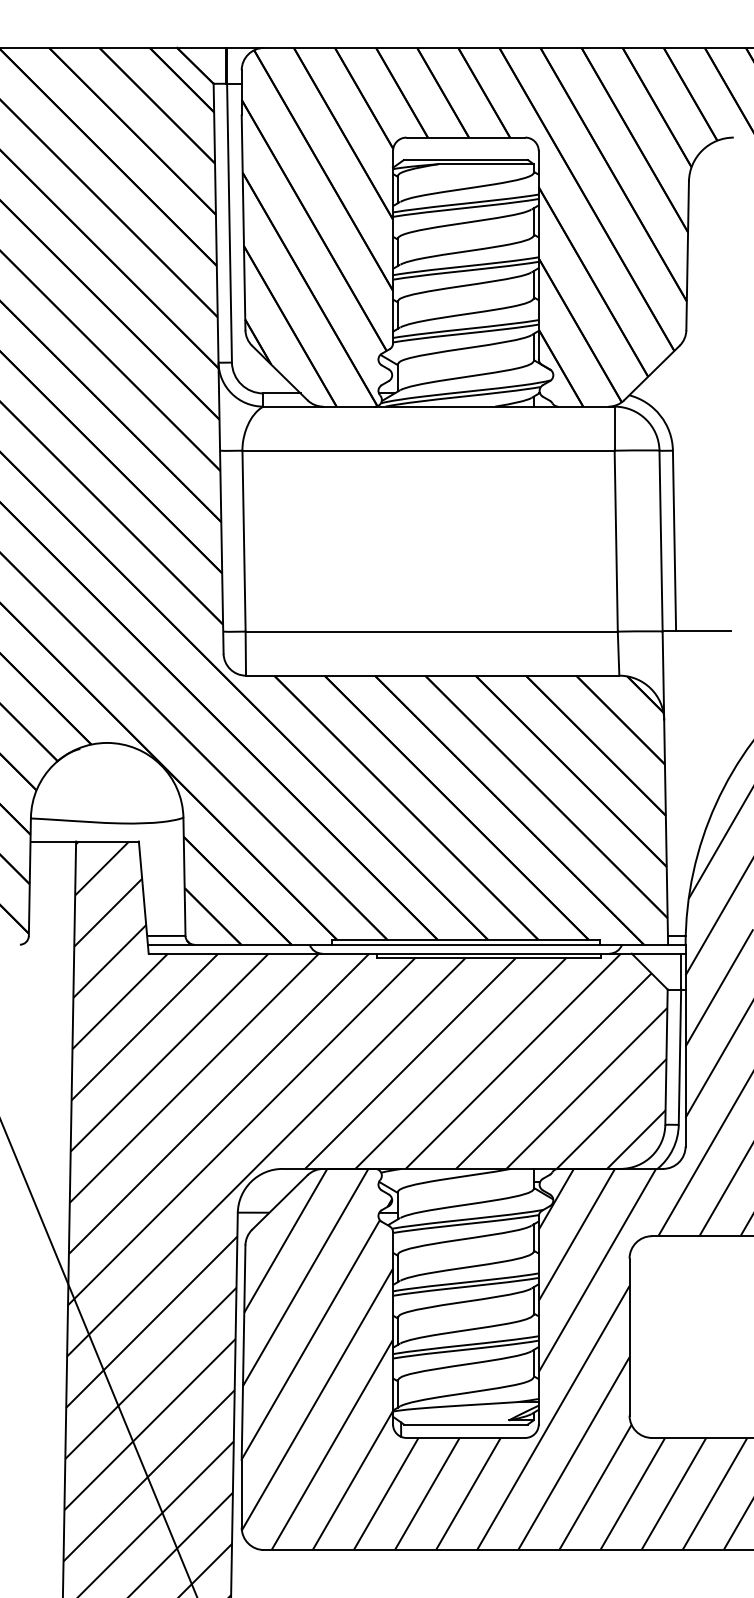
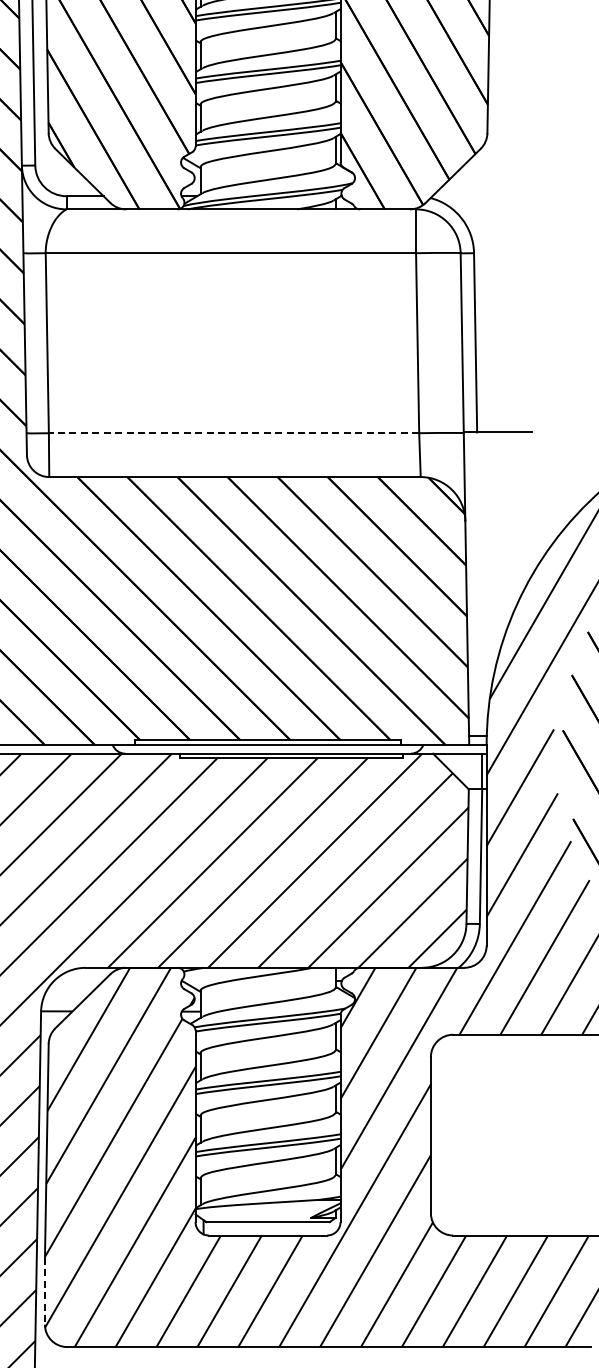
line: (431, 631) -> (233, 433), solid -> dashed
line: (241, 1494) -> (44, 1291), solid -> dashed

